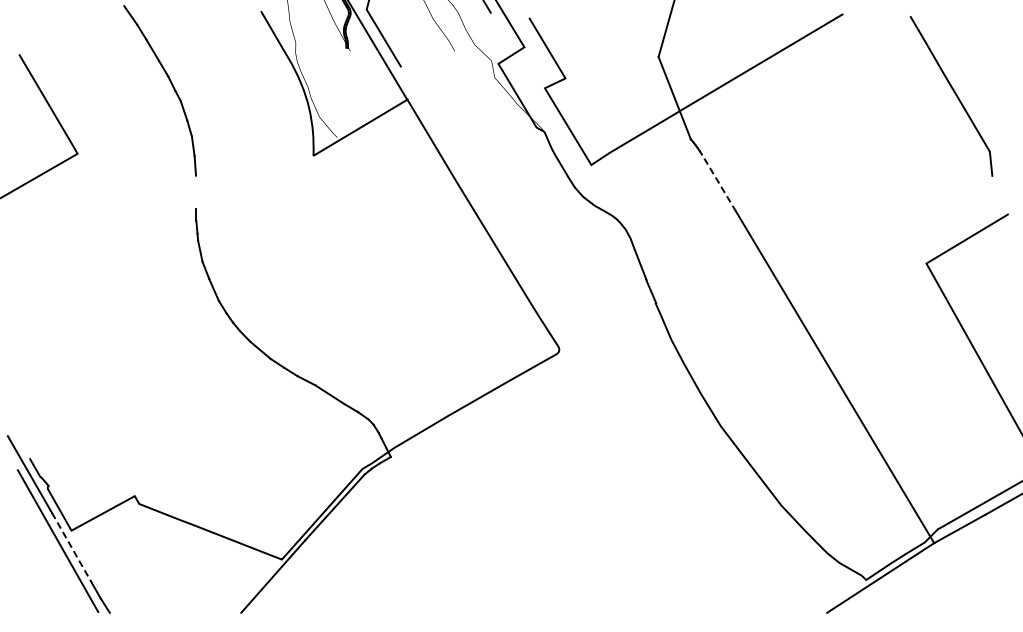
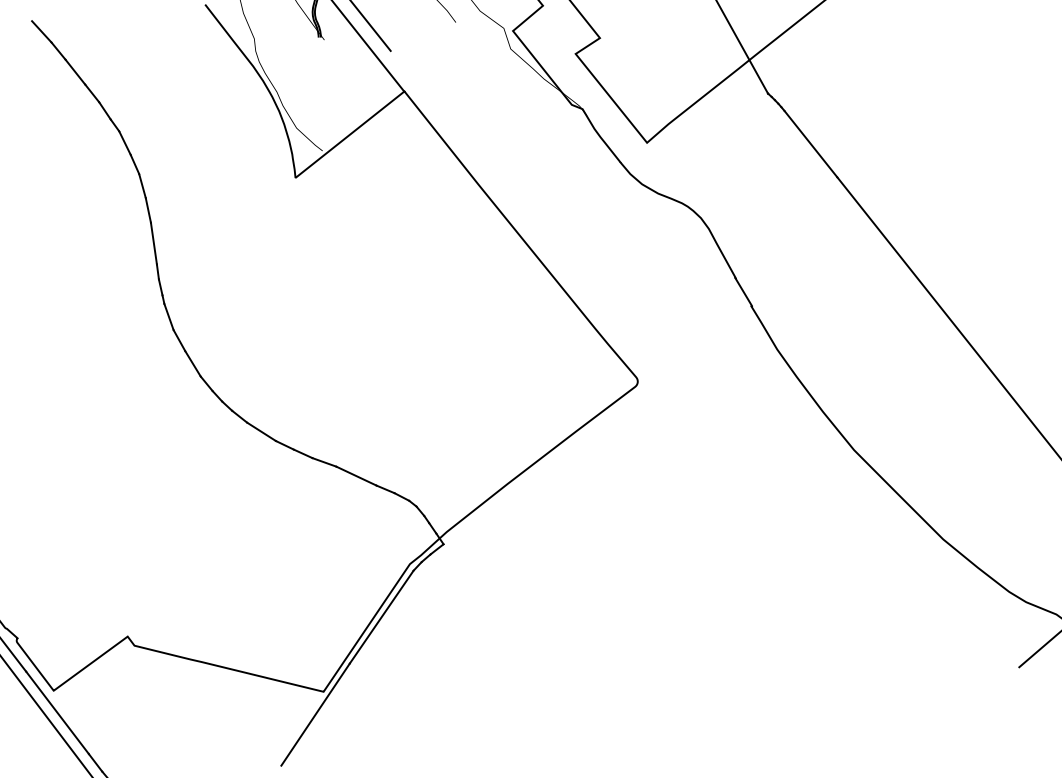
line: (718, 182) -> (810, 143), dashed -> solid
line: (196, 191) -> (154, 242), added
line: (72, 548) -> (58, 713), dashed -> solid

